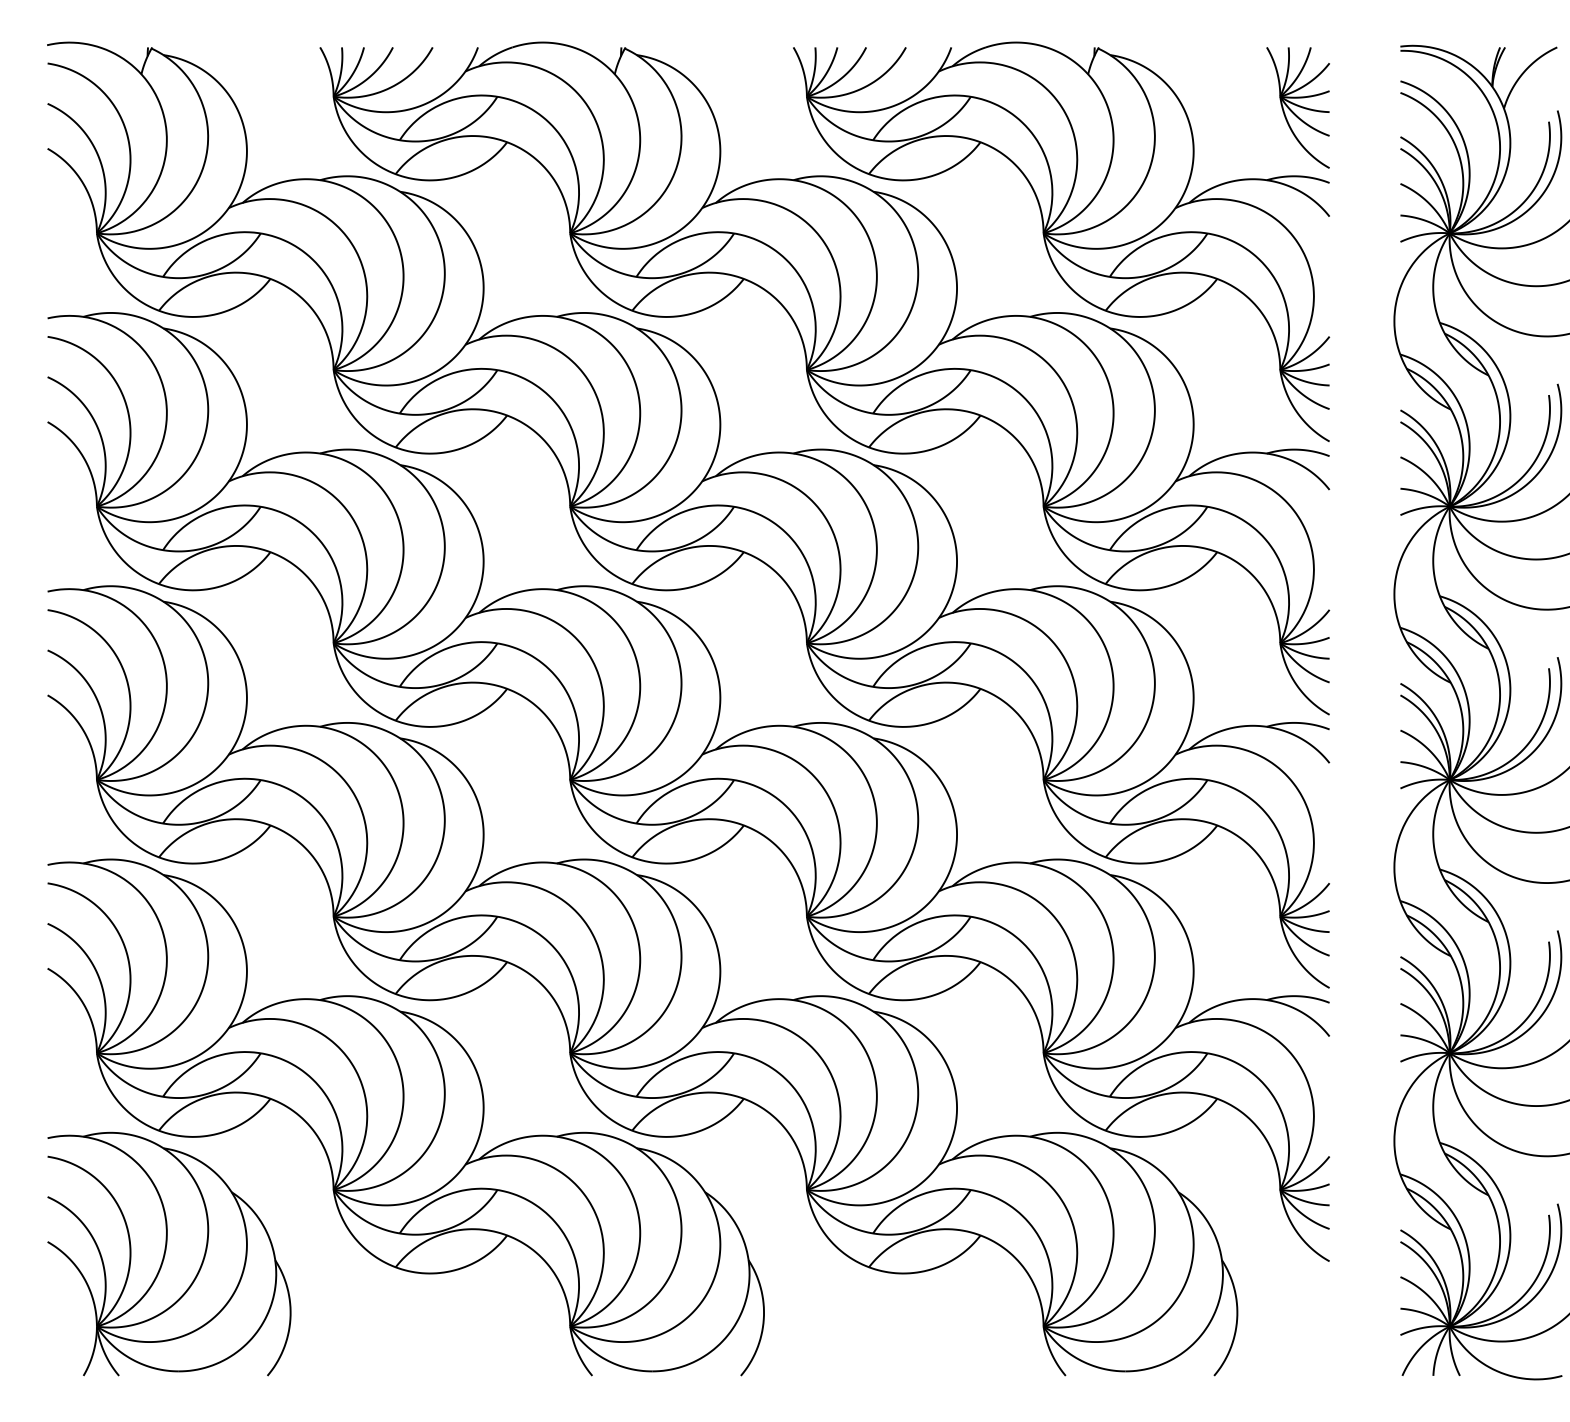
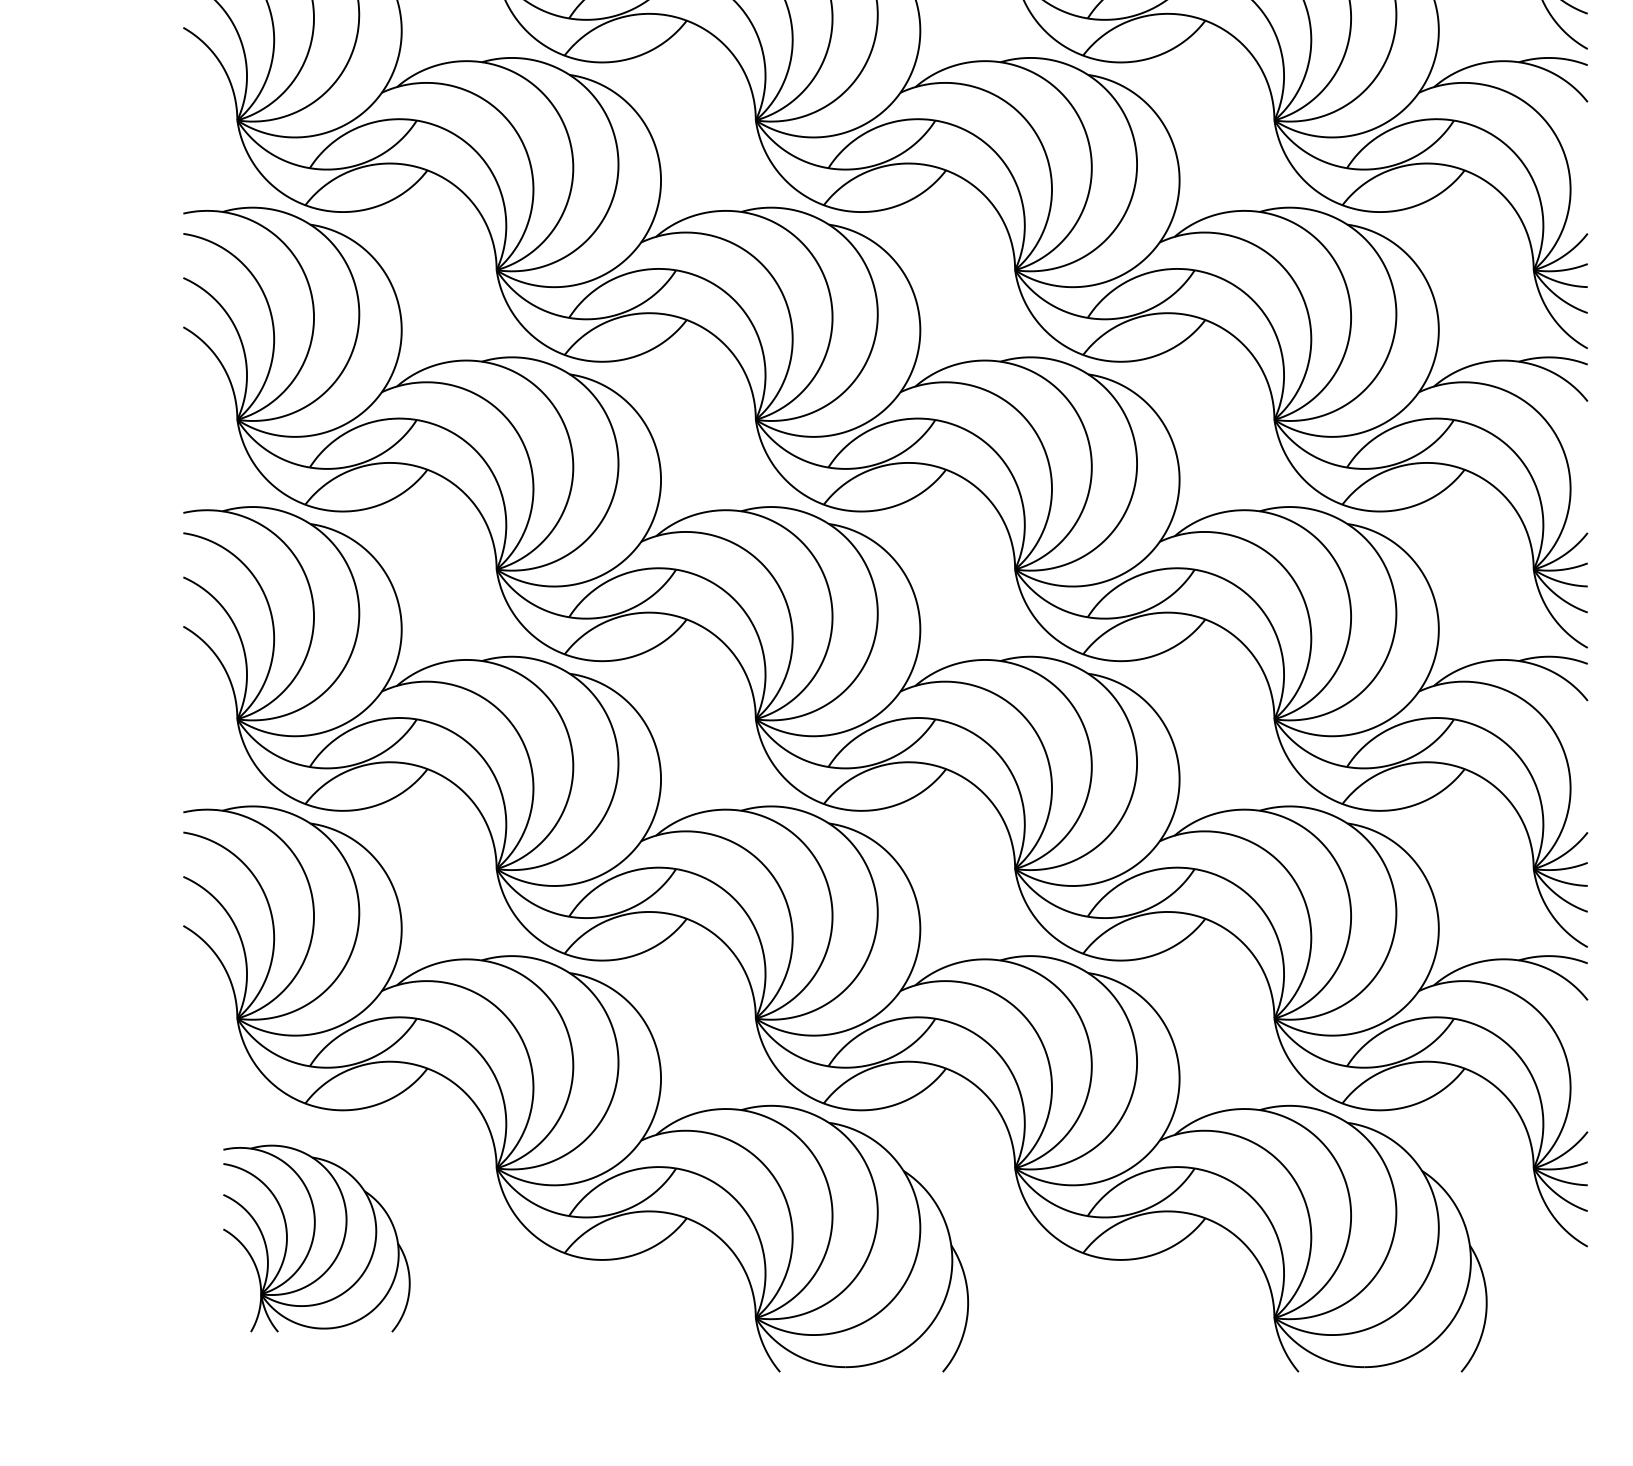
part: (169, 1253) -> (316, 1238), size x0.7

